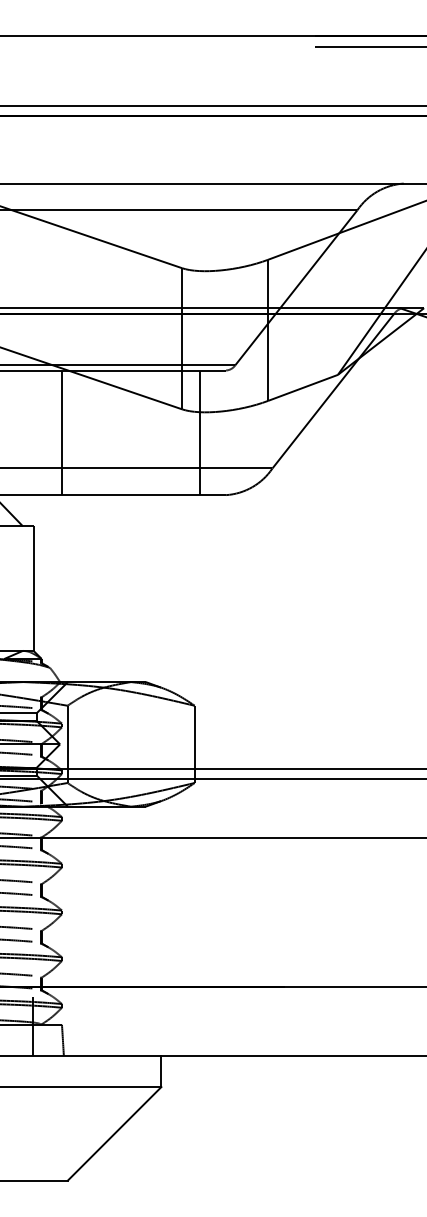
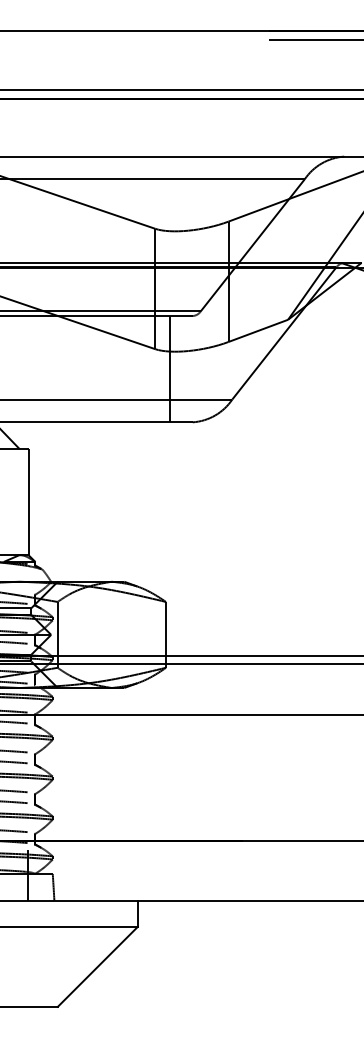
line: (61, 433) -> (52, 369), removed

